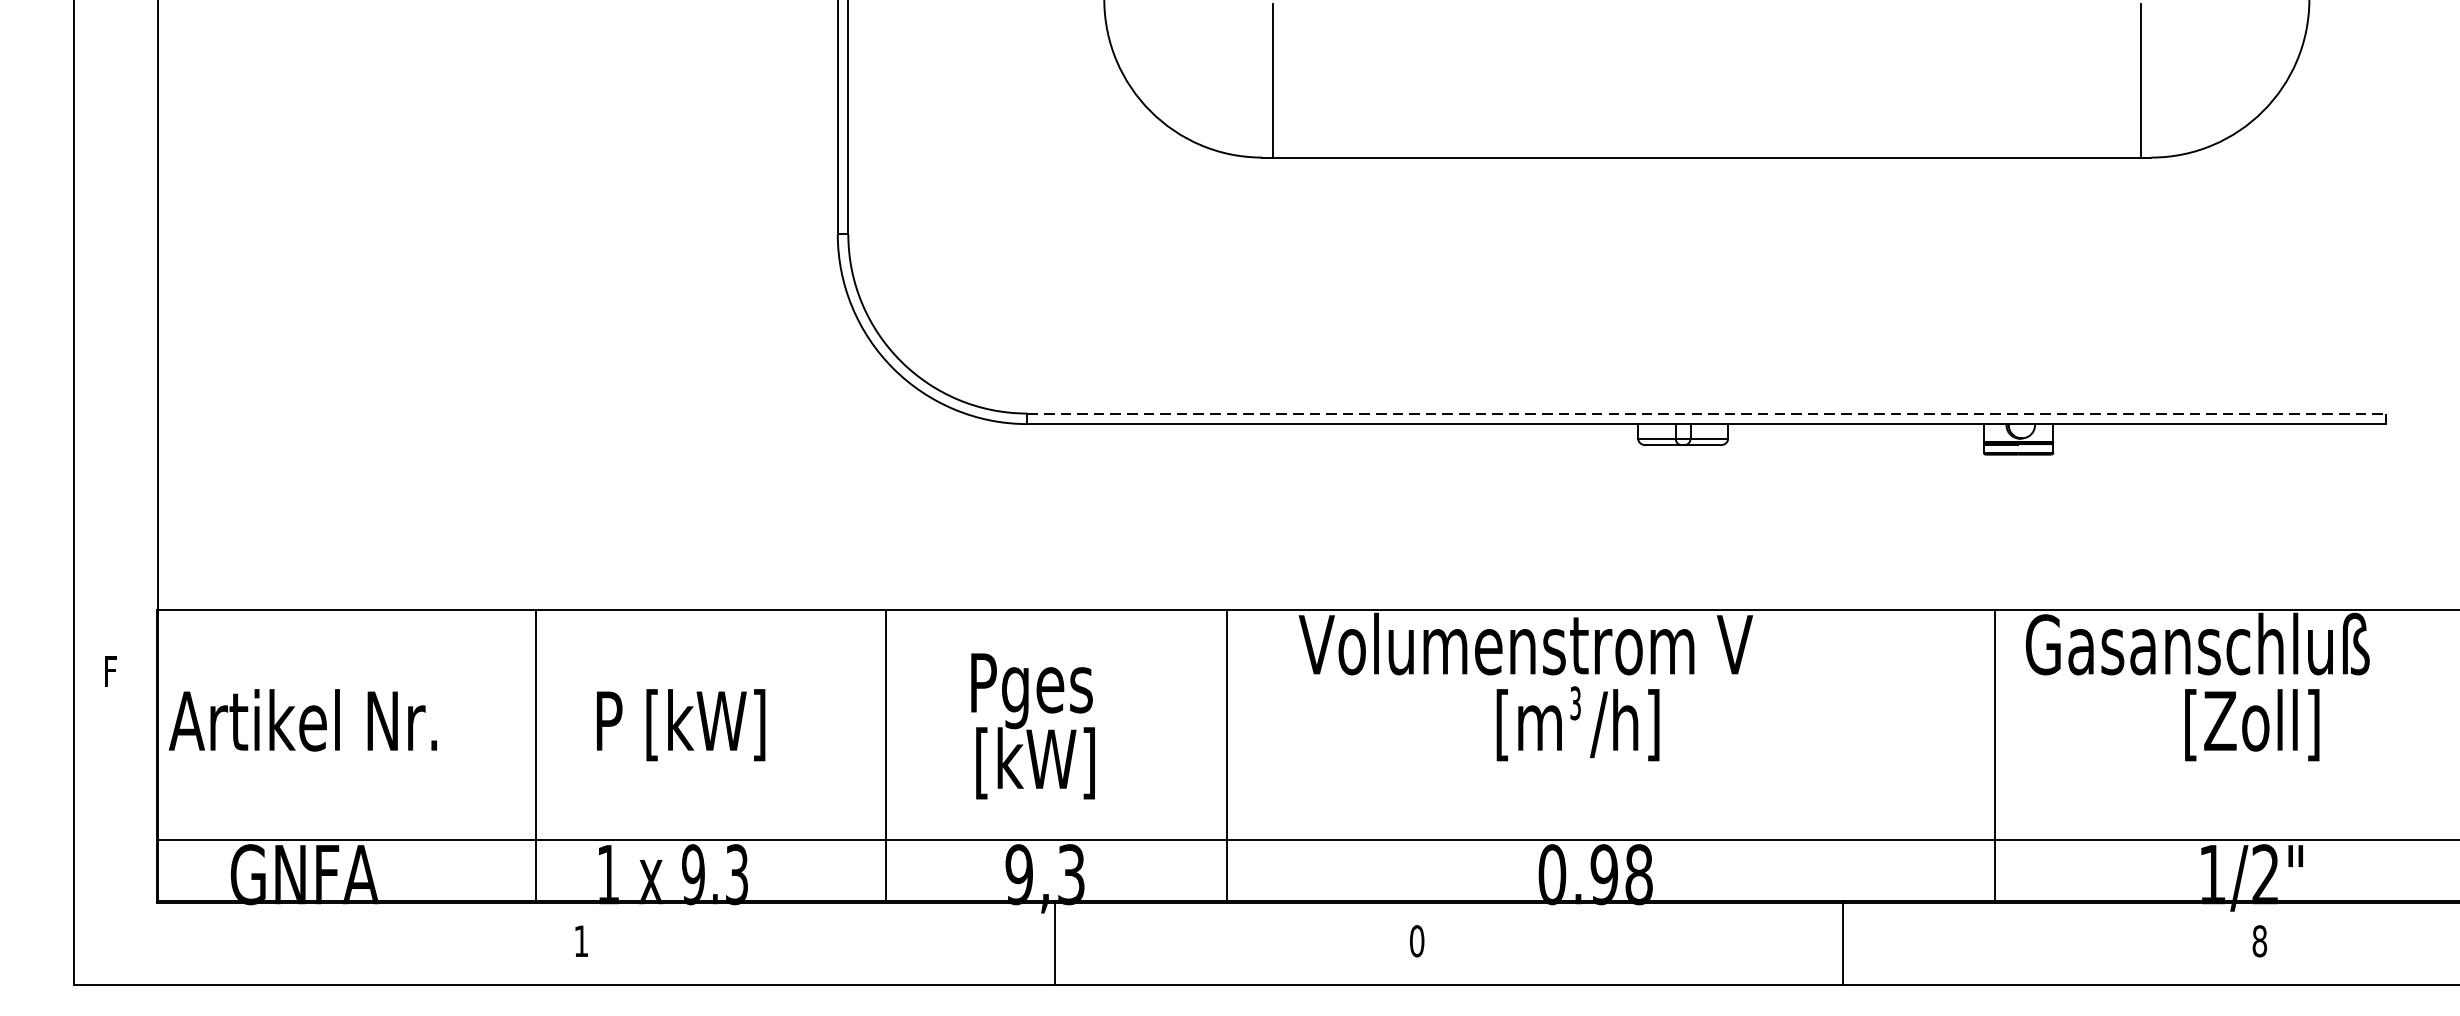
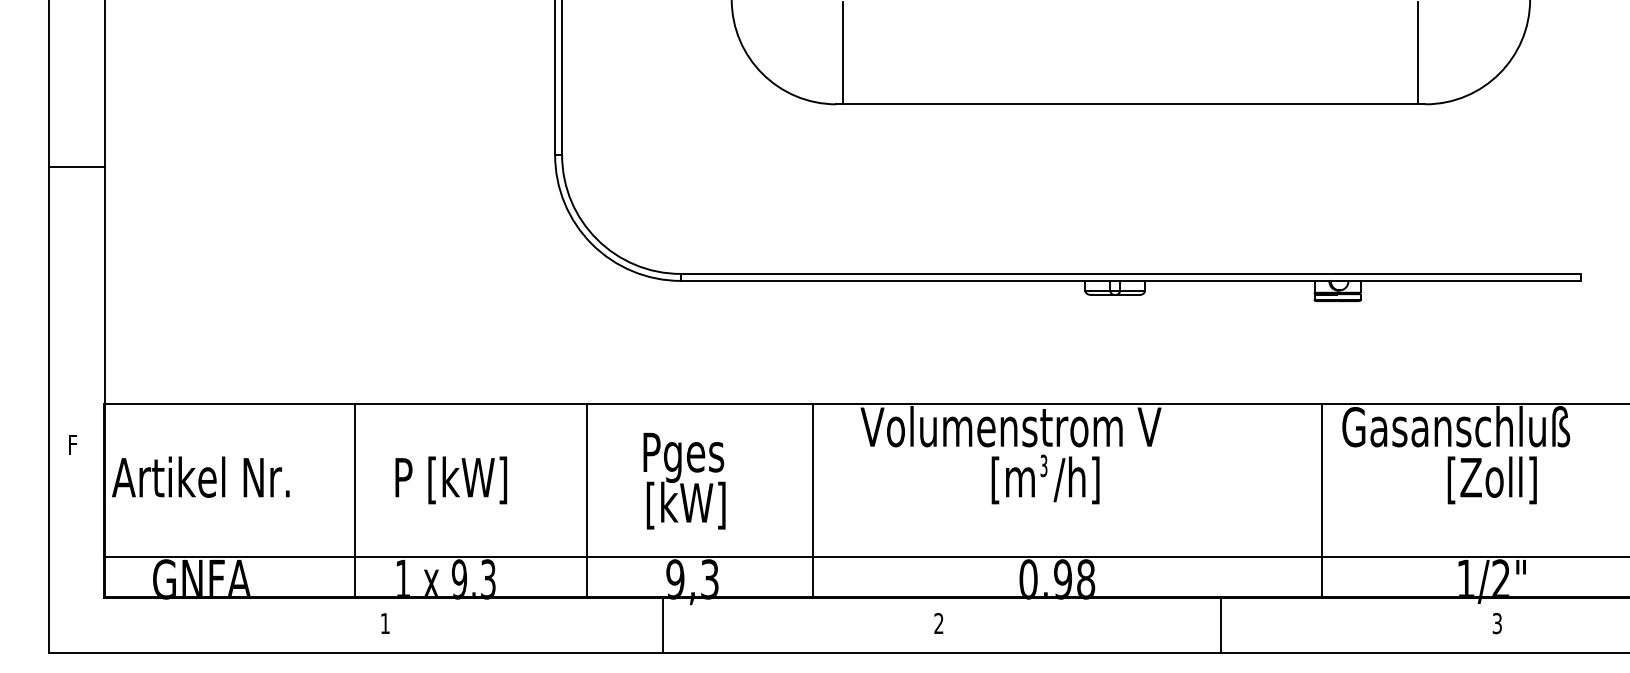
line: (115, 251) -> (76, 166), added
line: (1707, 412) -> (1131, 273), dashed -> solid
text: (1416, 941) -> (938, 623), 0 -> 2
text: (2260, 941) -> (1497, 623), 8 -> 3
line: (1055, 942) -> (663, 624), moved

